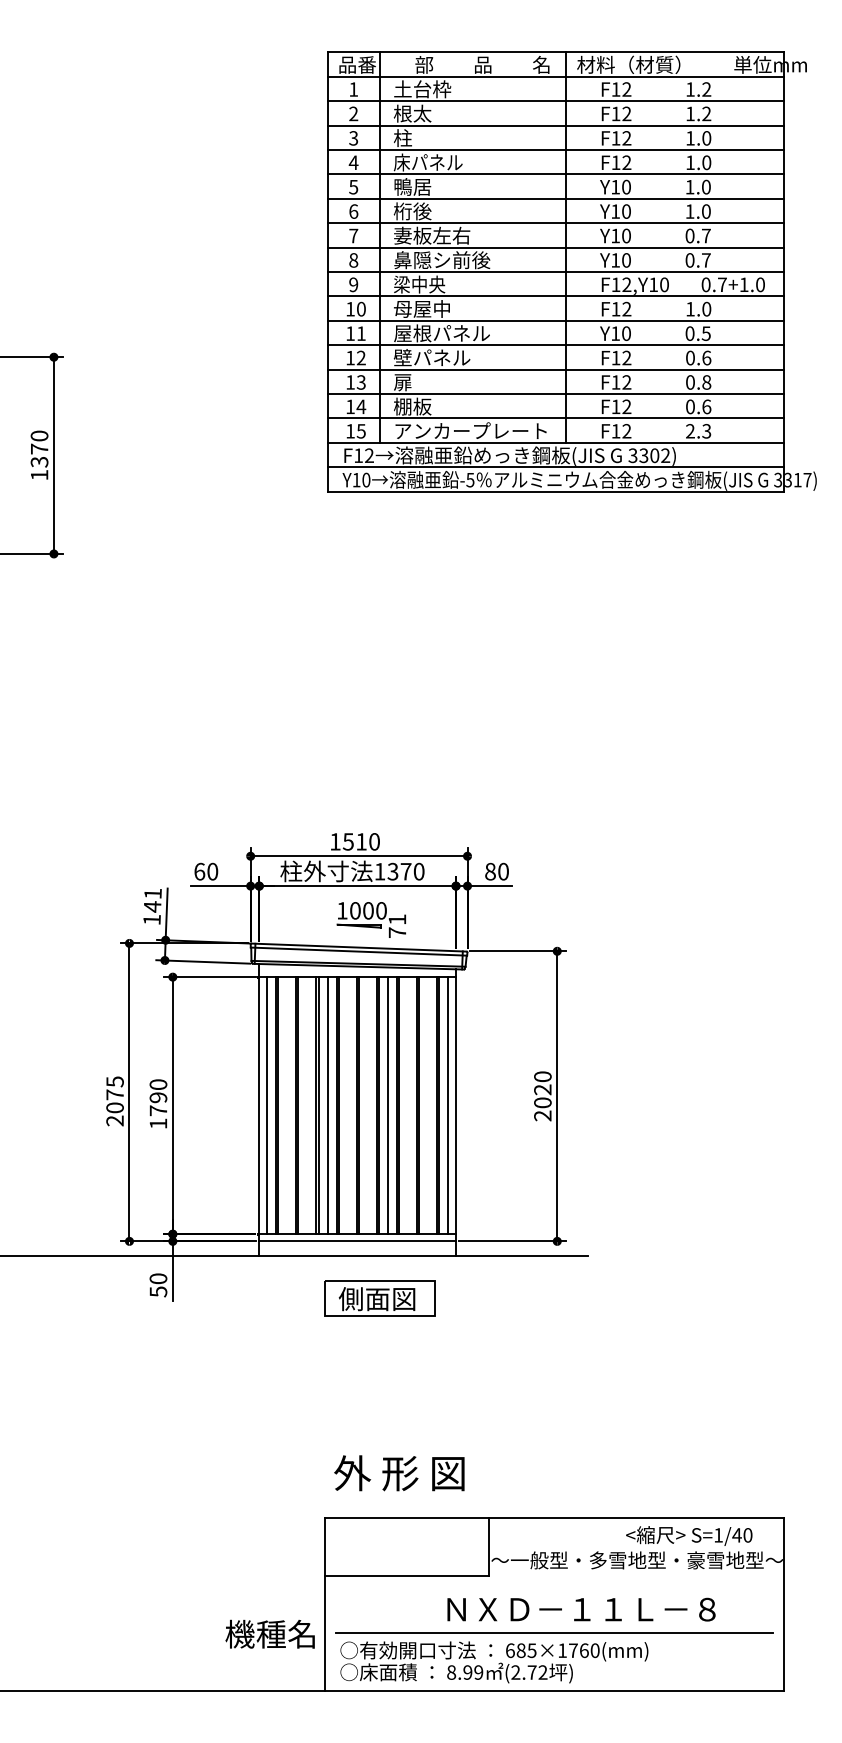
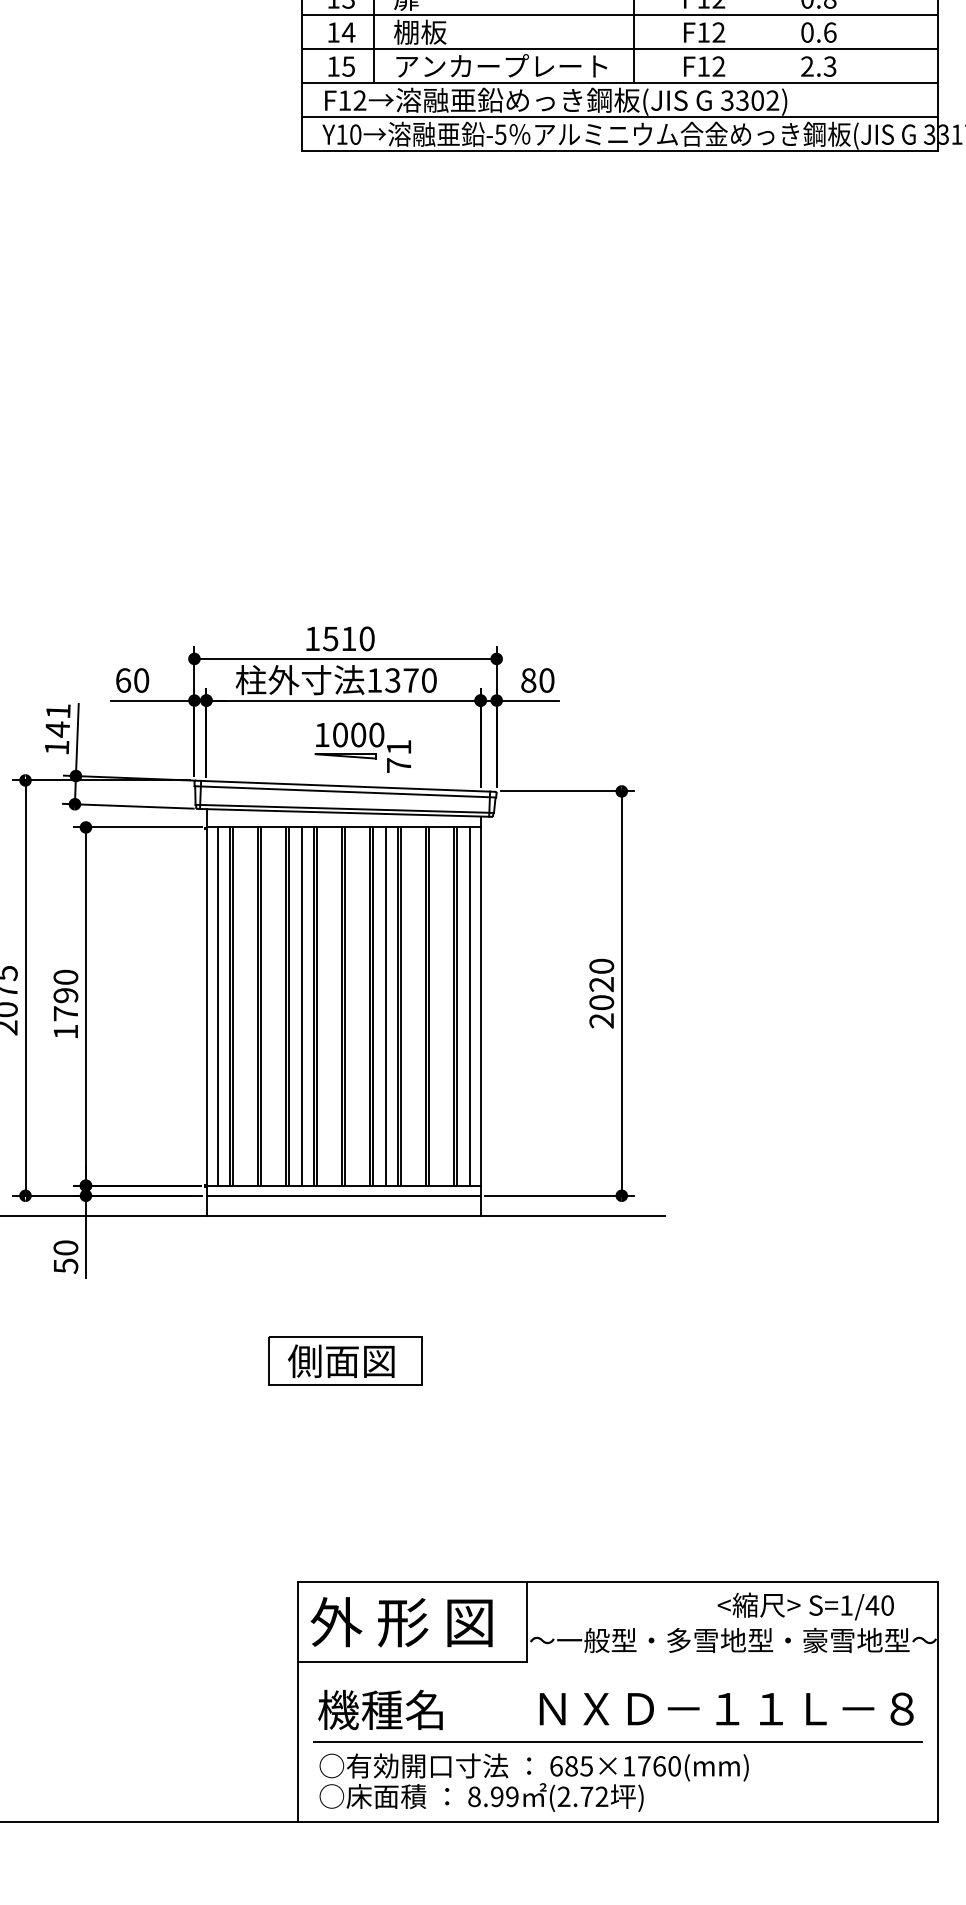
part: (379, 1298) -> (344, 1360), moved
text: (399, 1473) -> (401, 1622), moved
text: (581, 1609) -> (726, 1708), moved
text: (269, 1633) -> (379, 1708), moved

